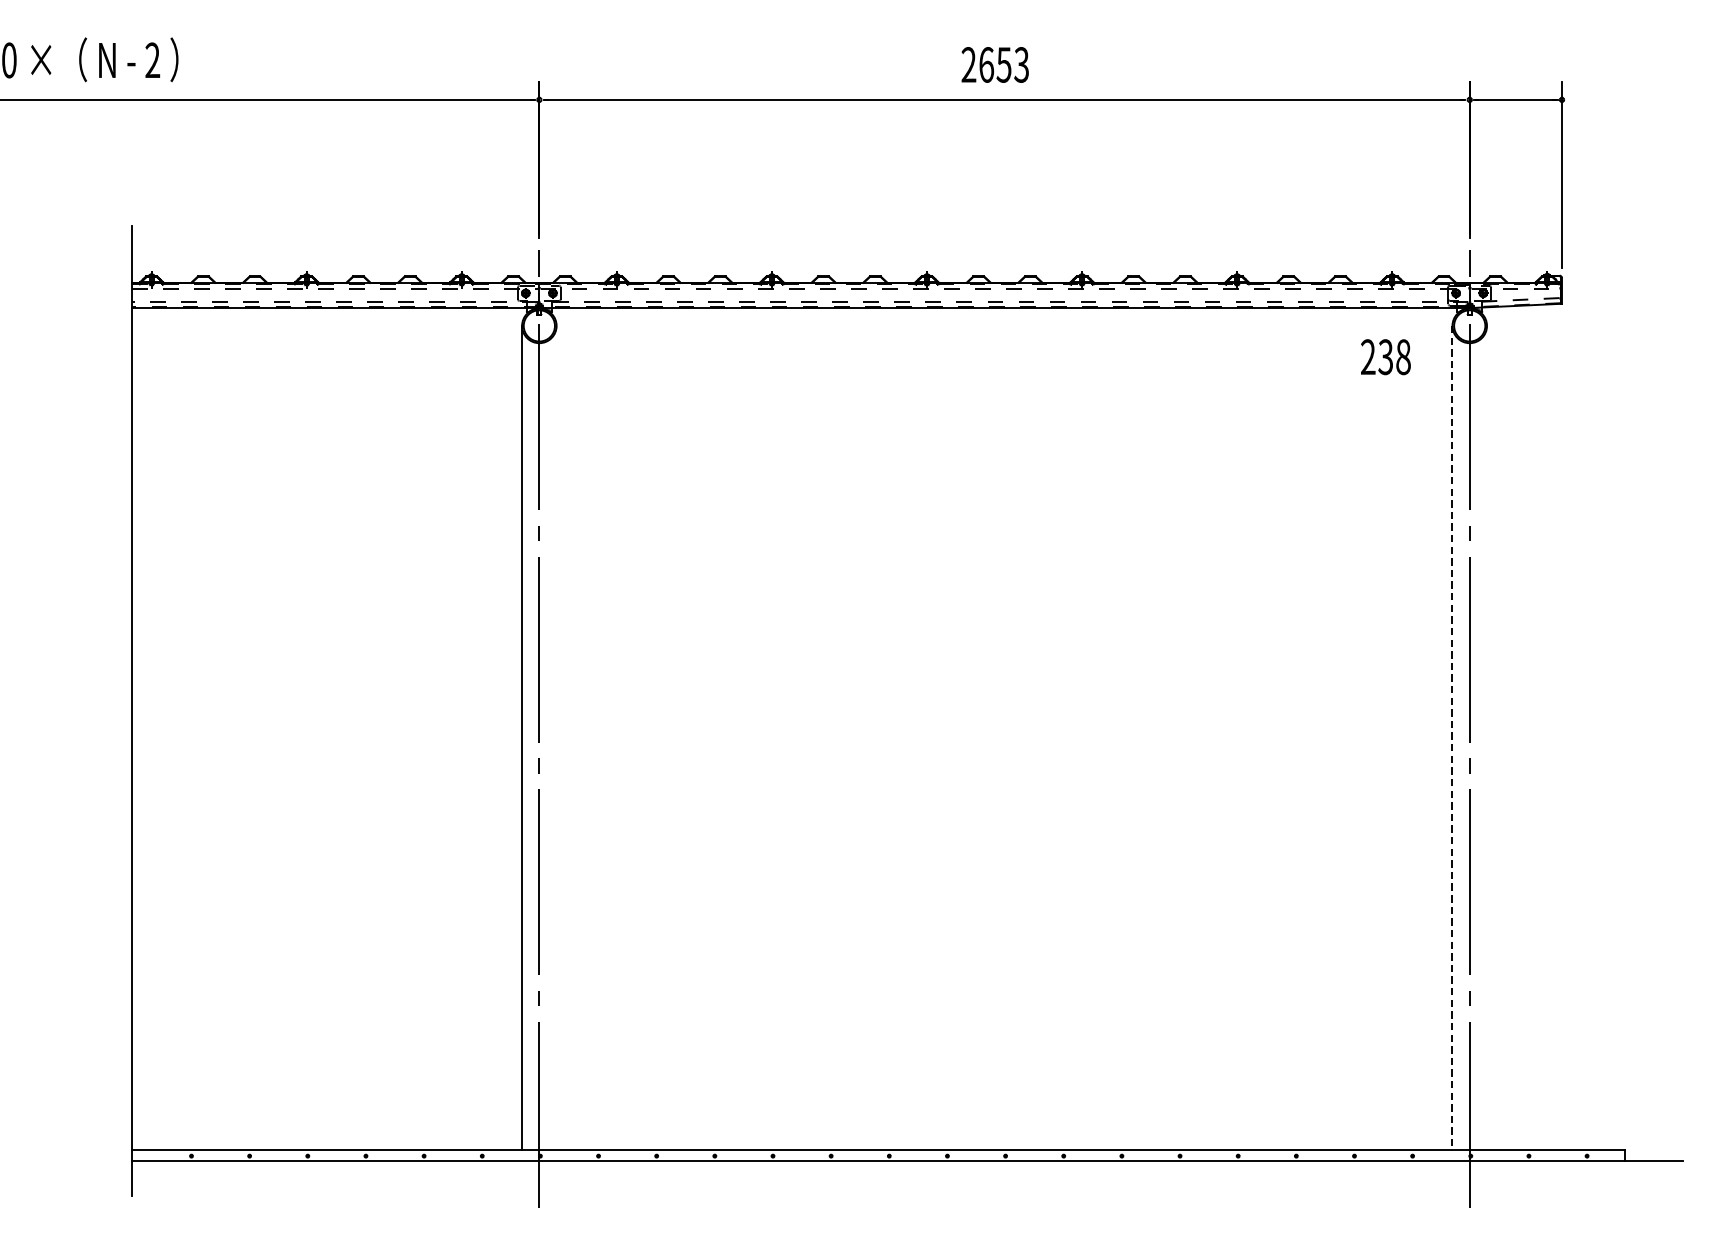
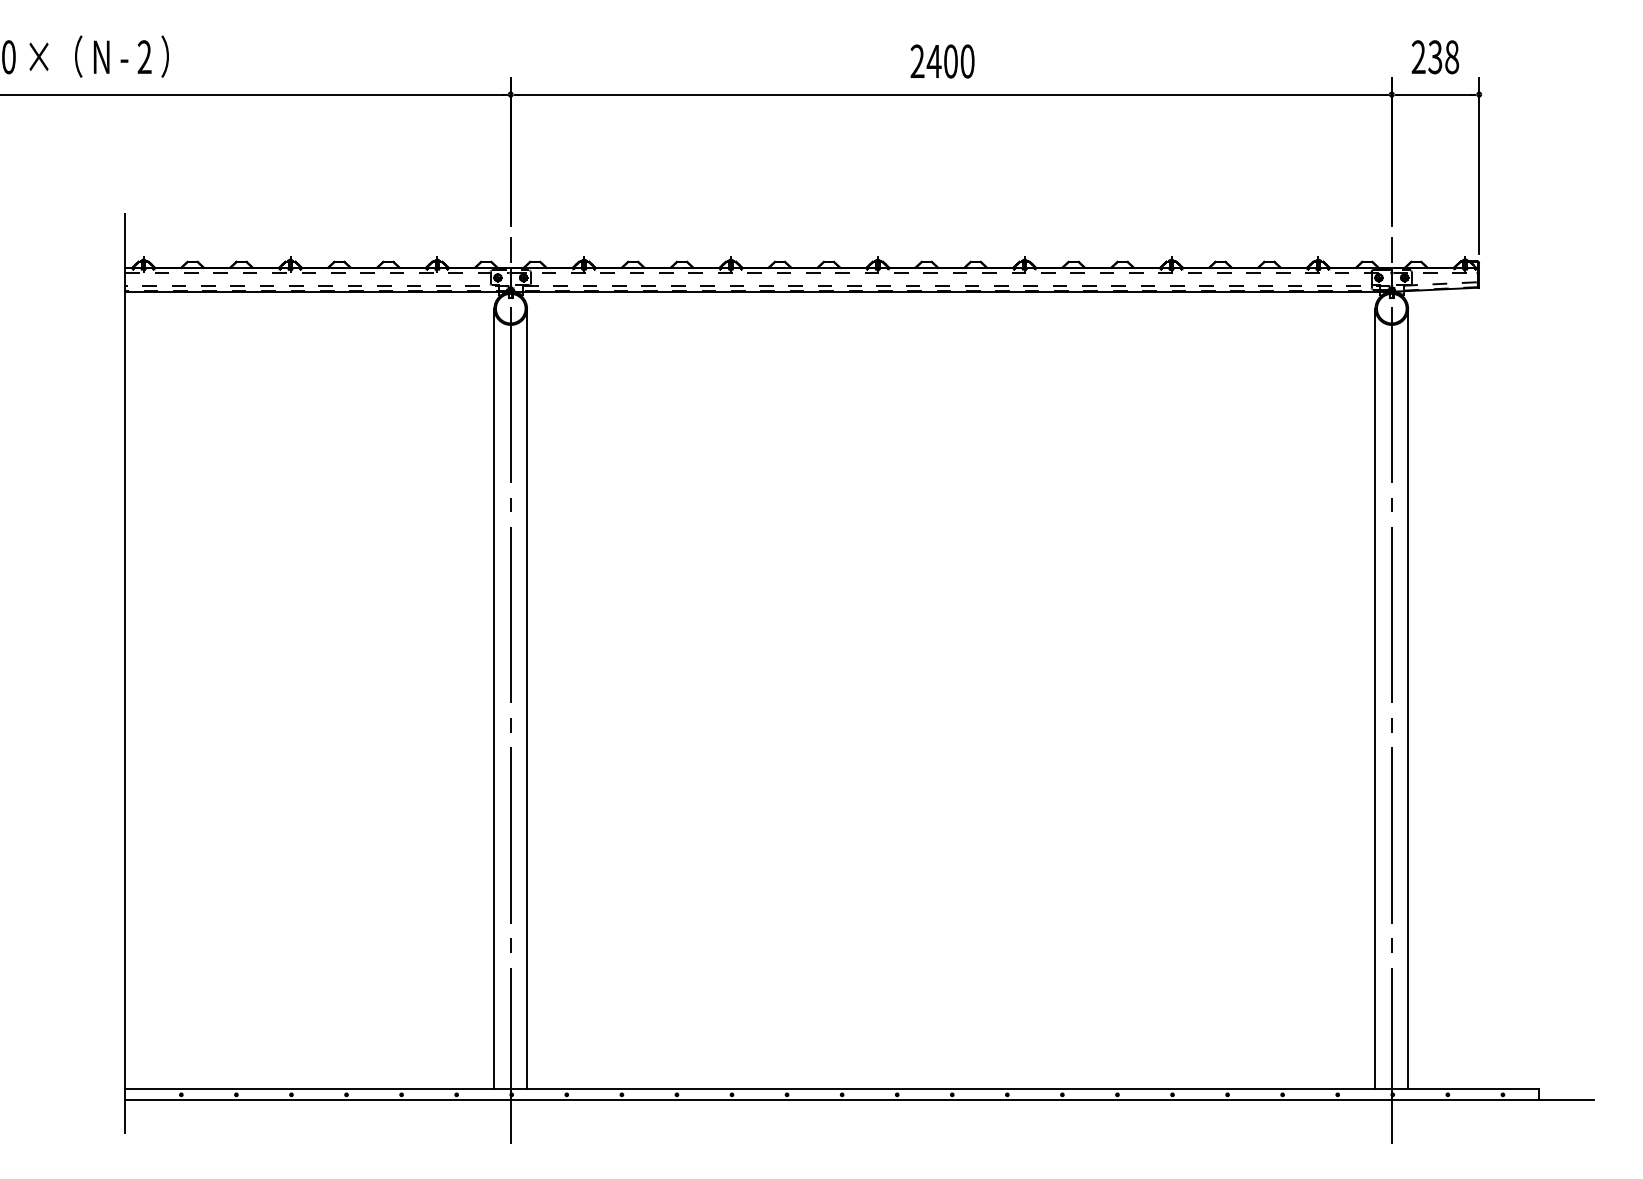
text: (1003, 64) -> (950, 61), 2653 -> 2400
text: (1385, 357) -> (1435, 57), moved
line: (557, 737) -> (527, 698), added
line: (1487, 737) -> (1408, 698), added
line: (1452, 738) -> (1375, 699), dashed -> solid

